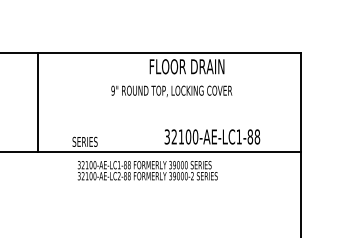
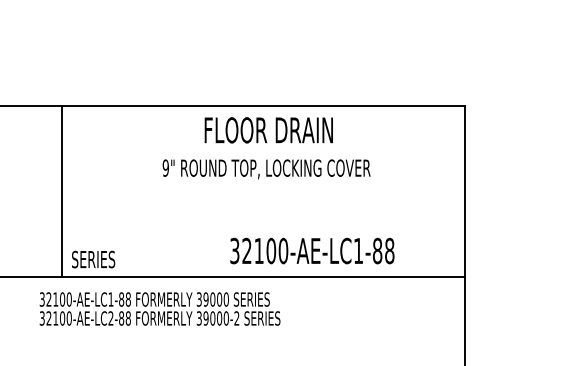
text: (171, 90) -> (266, 167), moved
line: (37, 102) -> (61, 191), moved
text: (147, 170) -> (159, 308), moved

